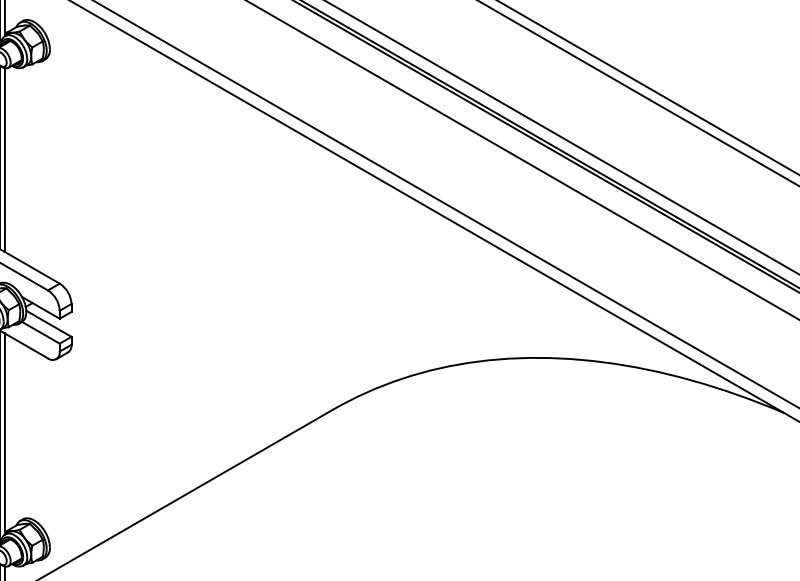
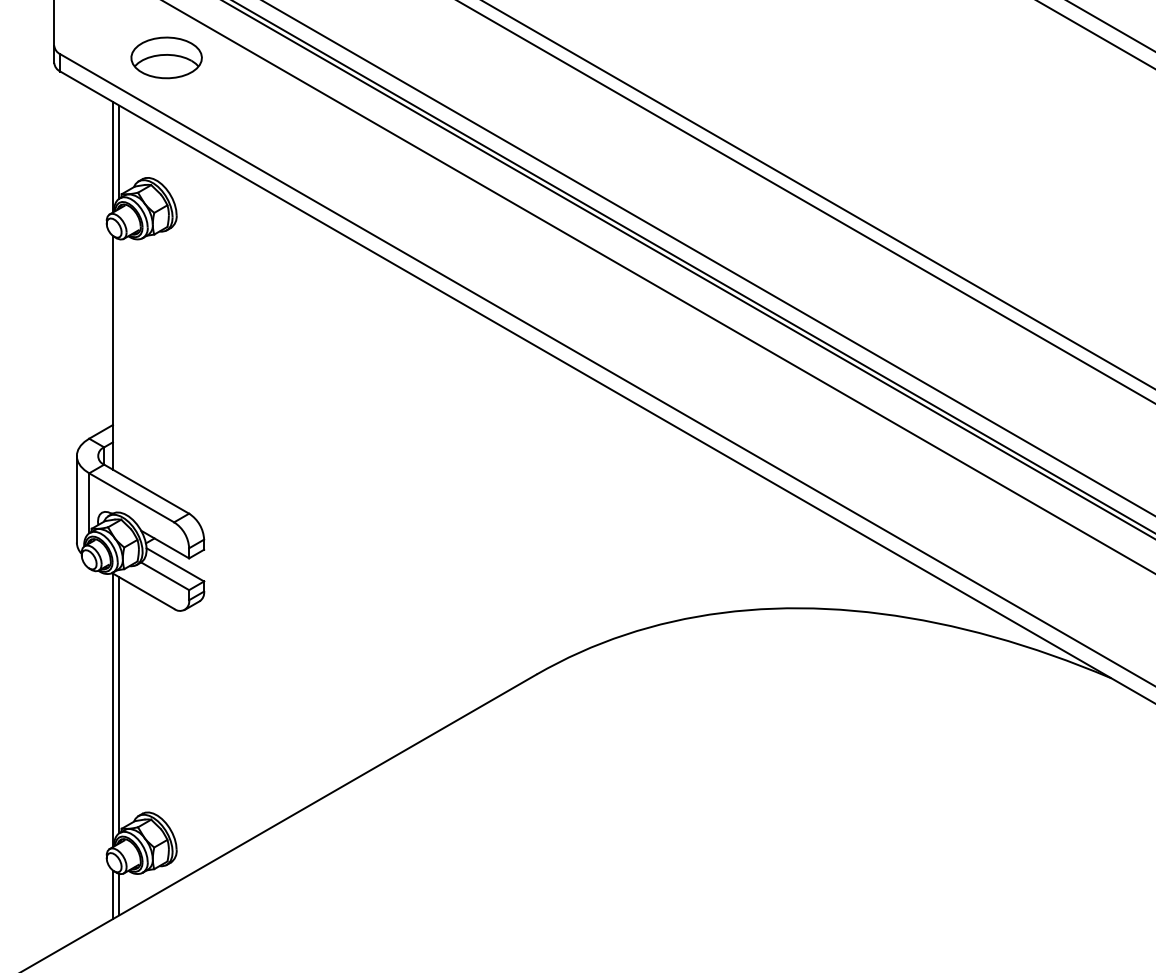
line: (5, 160) -> (119, 356), removed

